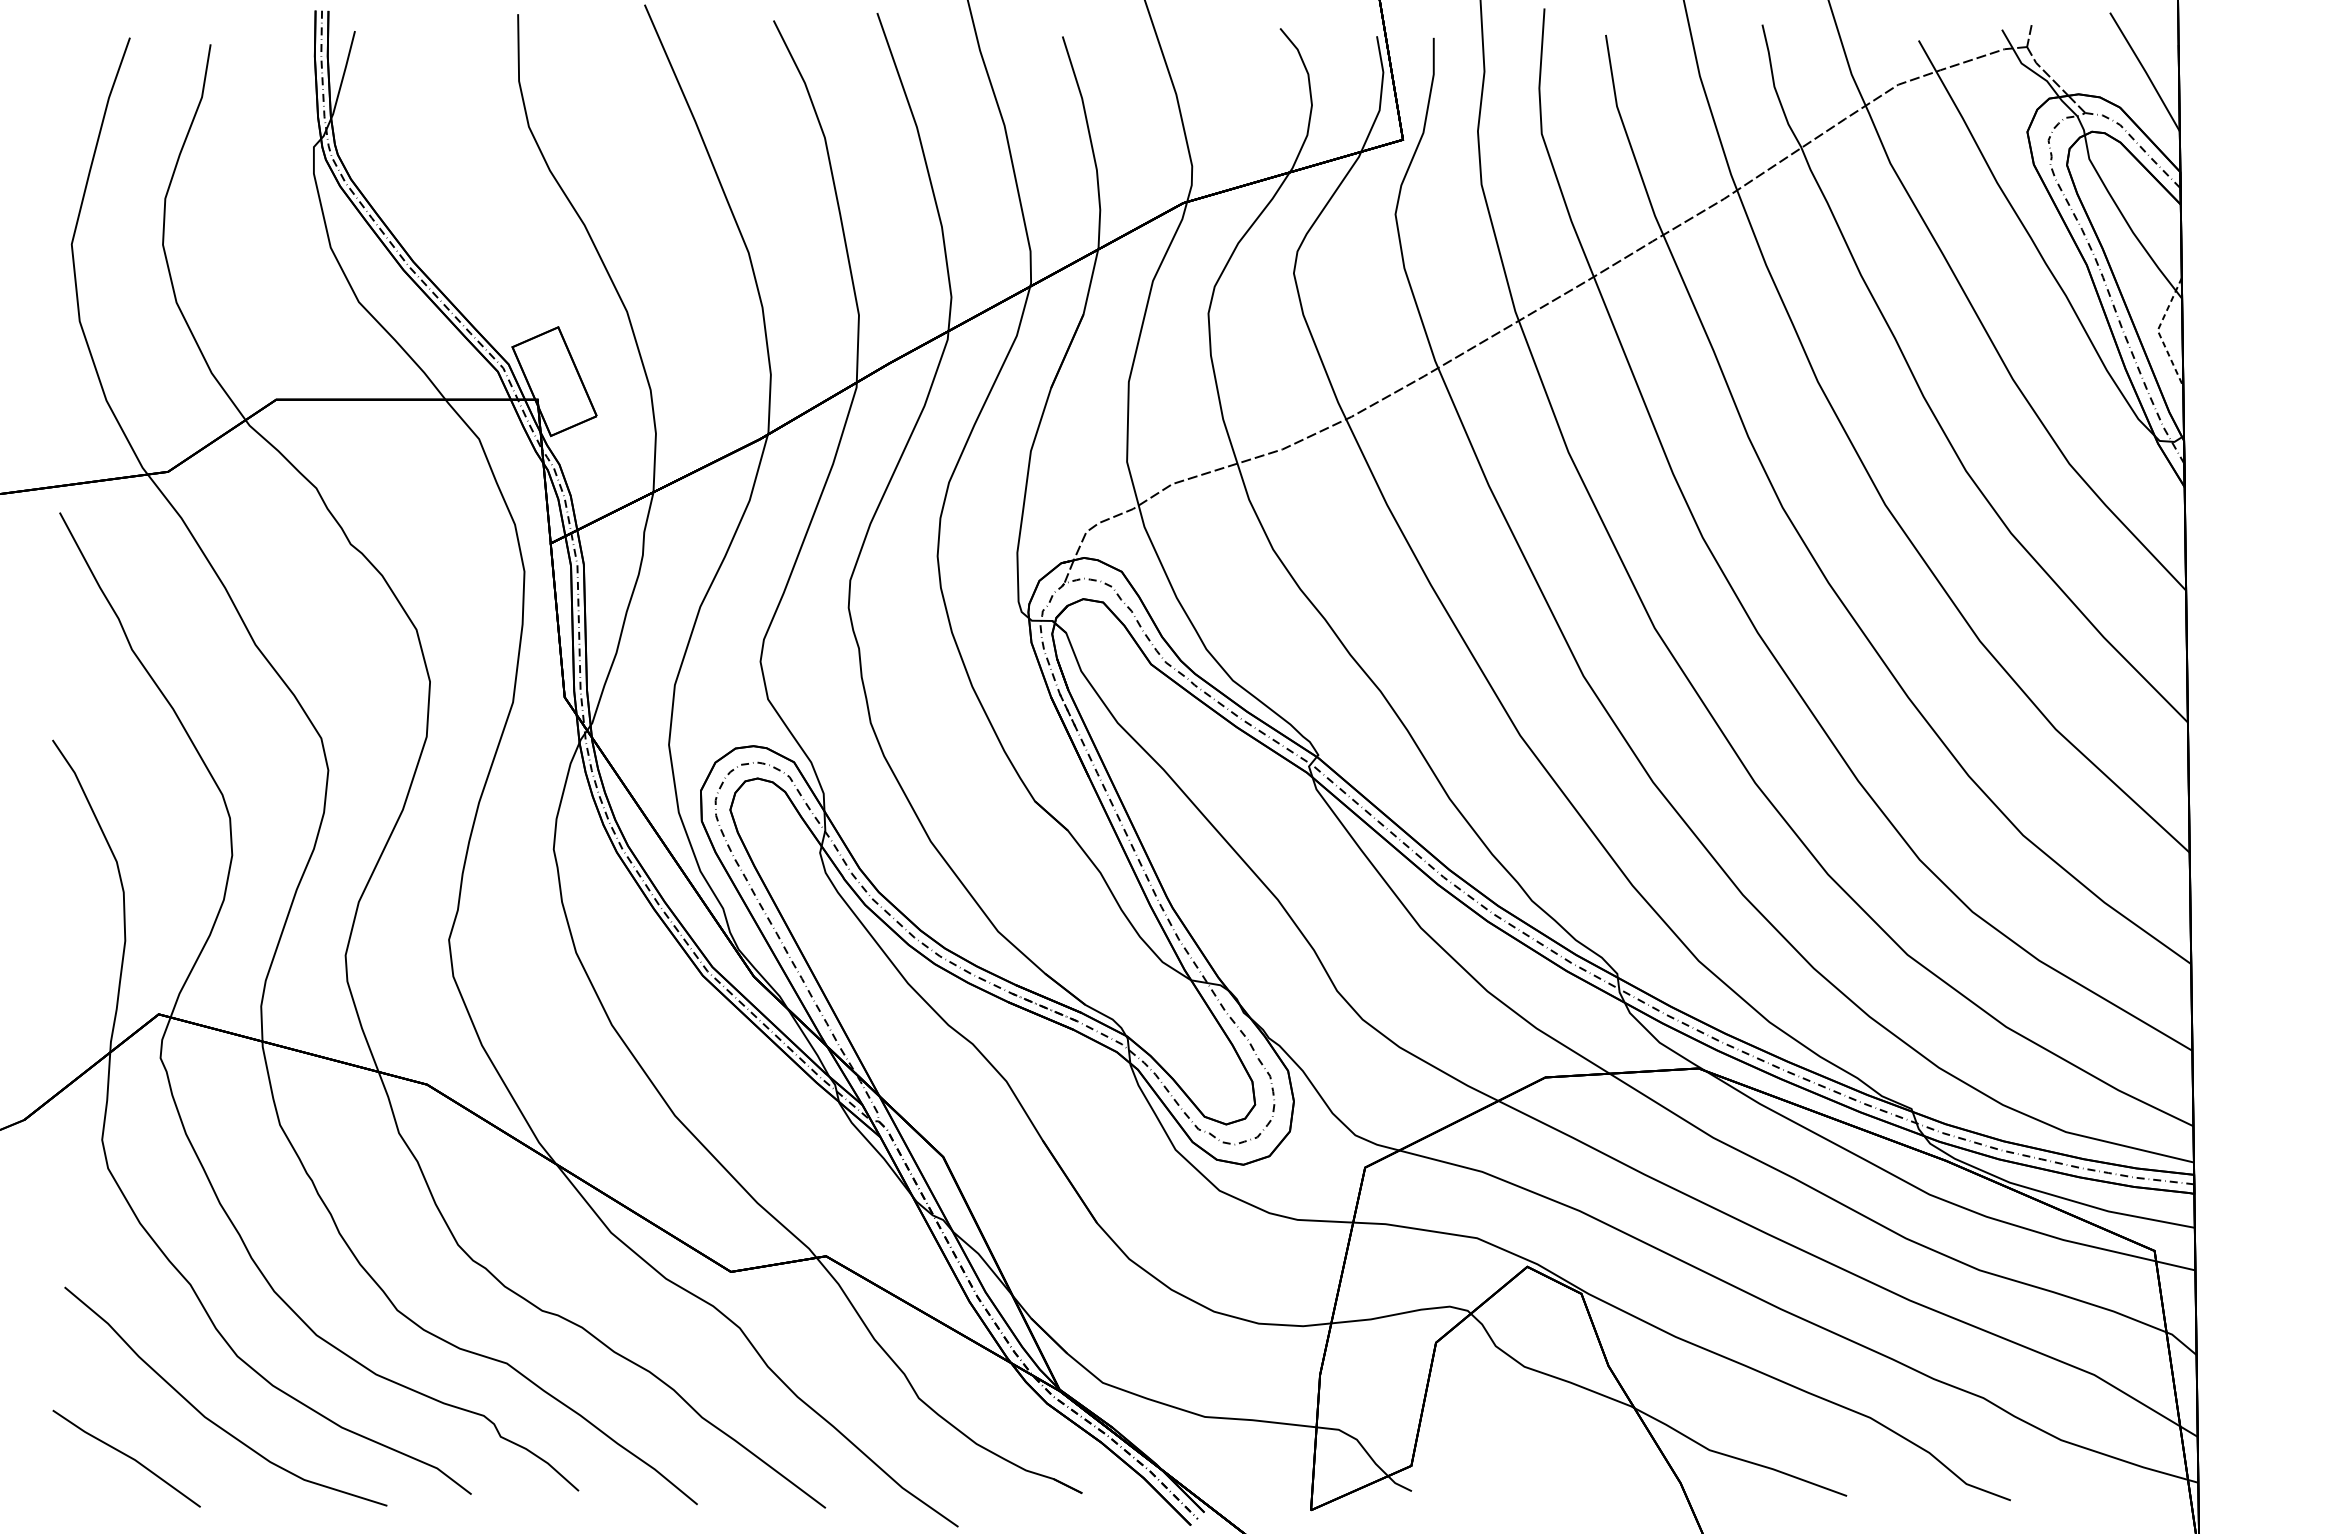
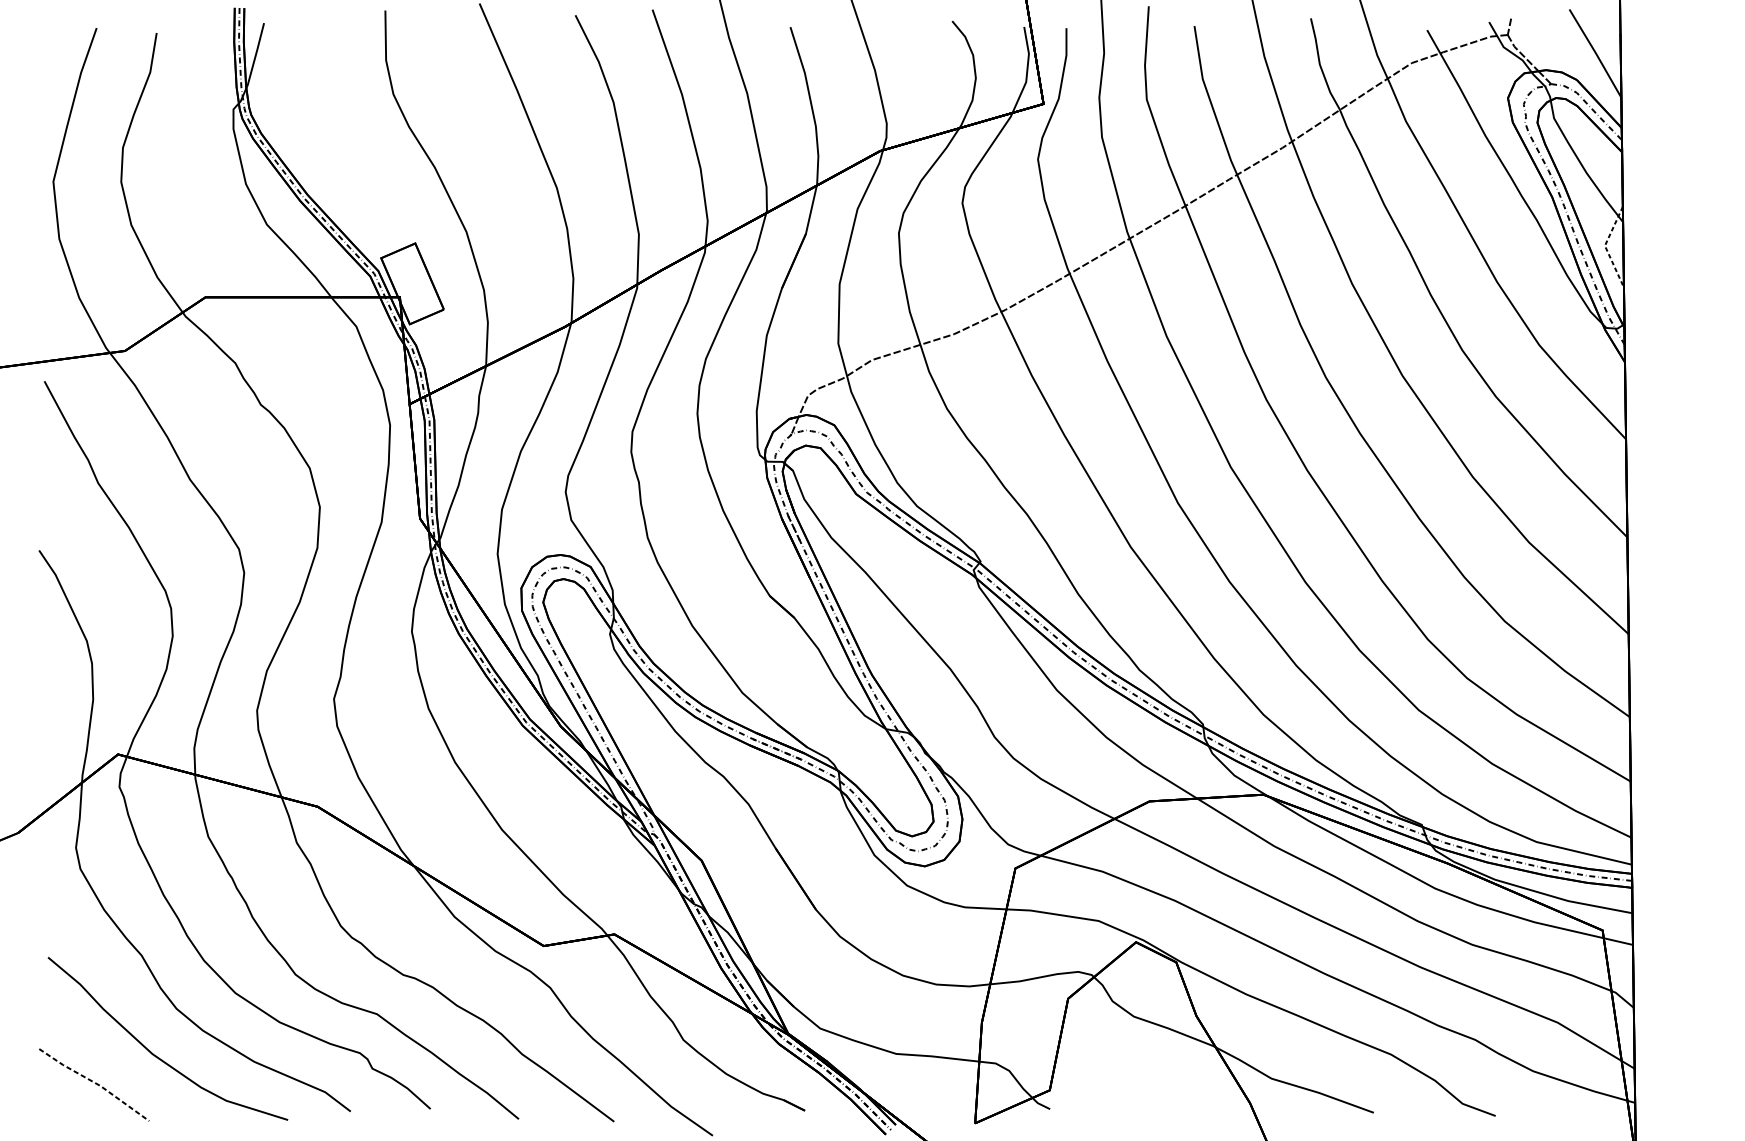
line: (128, 1456) -> (95, 1083), solid -> dashed

